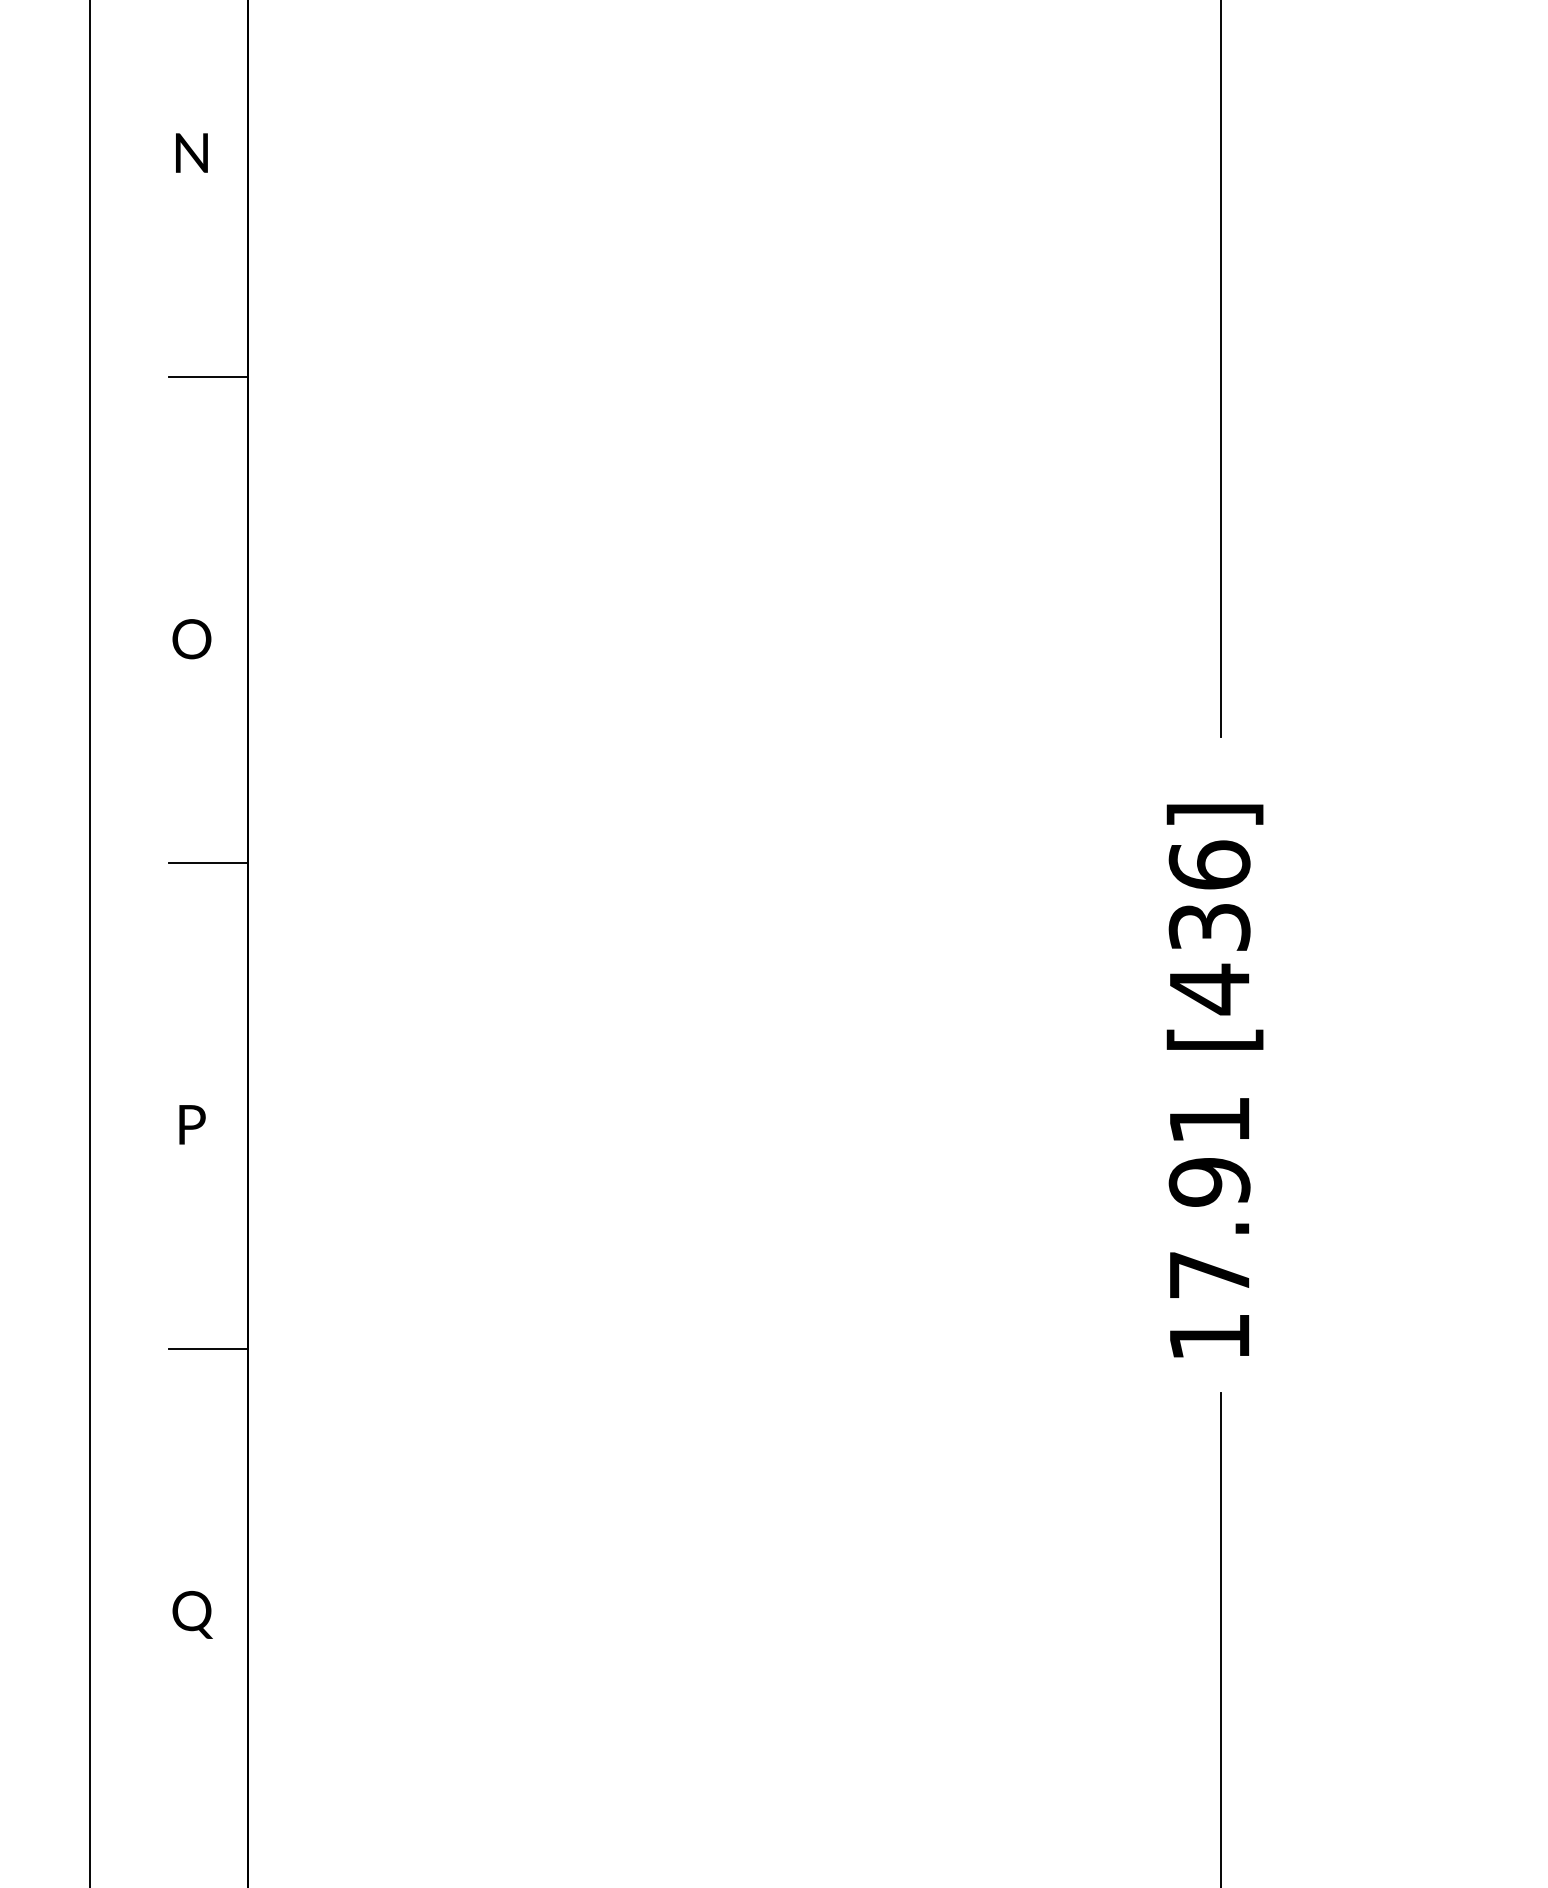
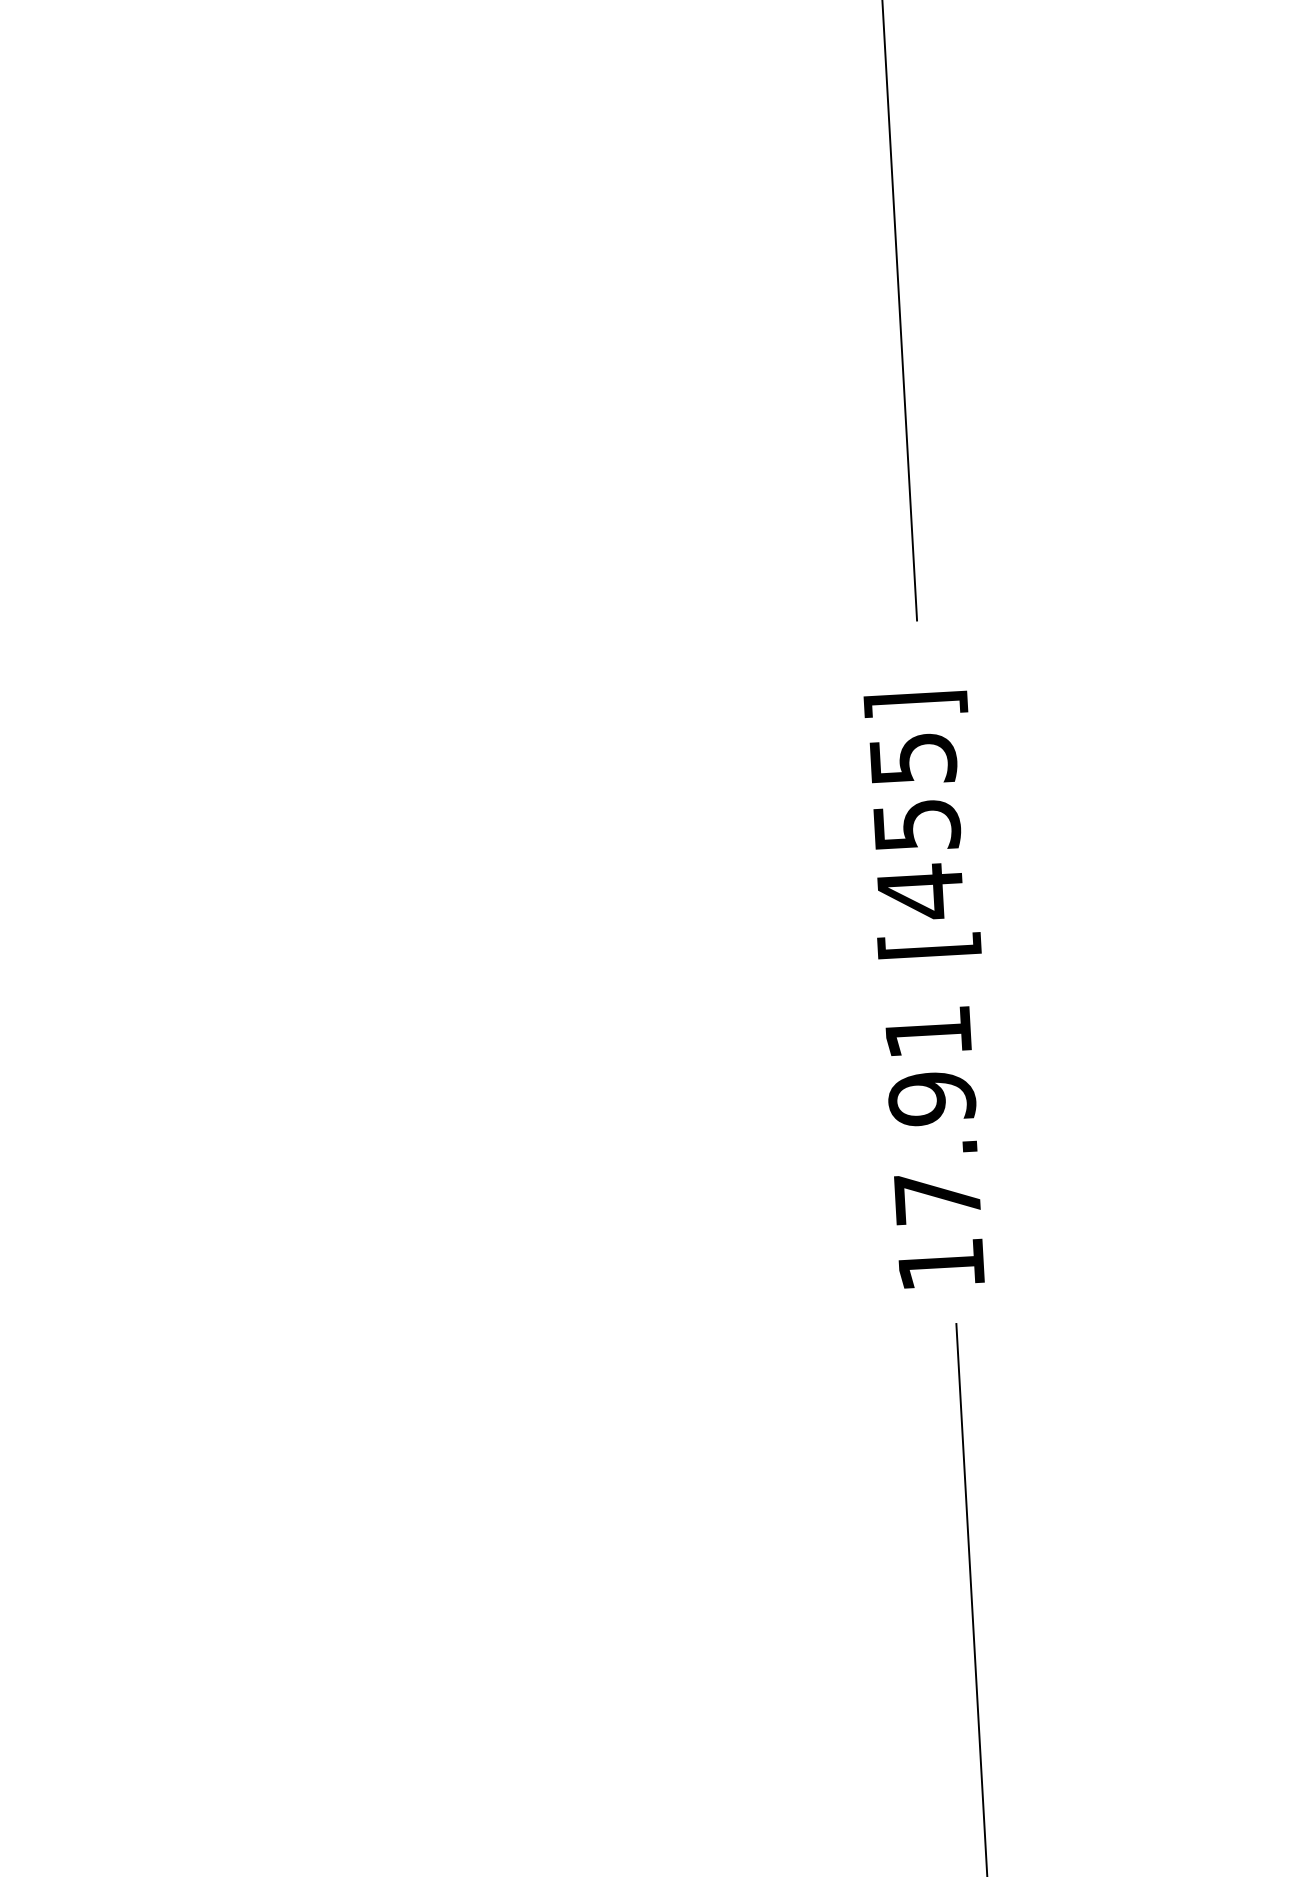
text: (1209, 895) -> (914, 791), [436] -> [455]

